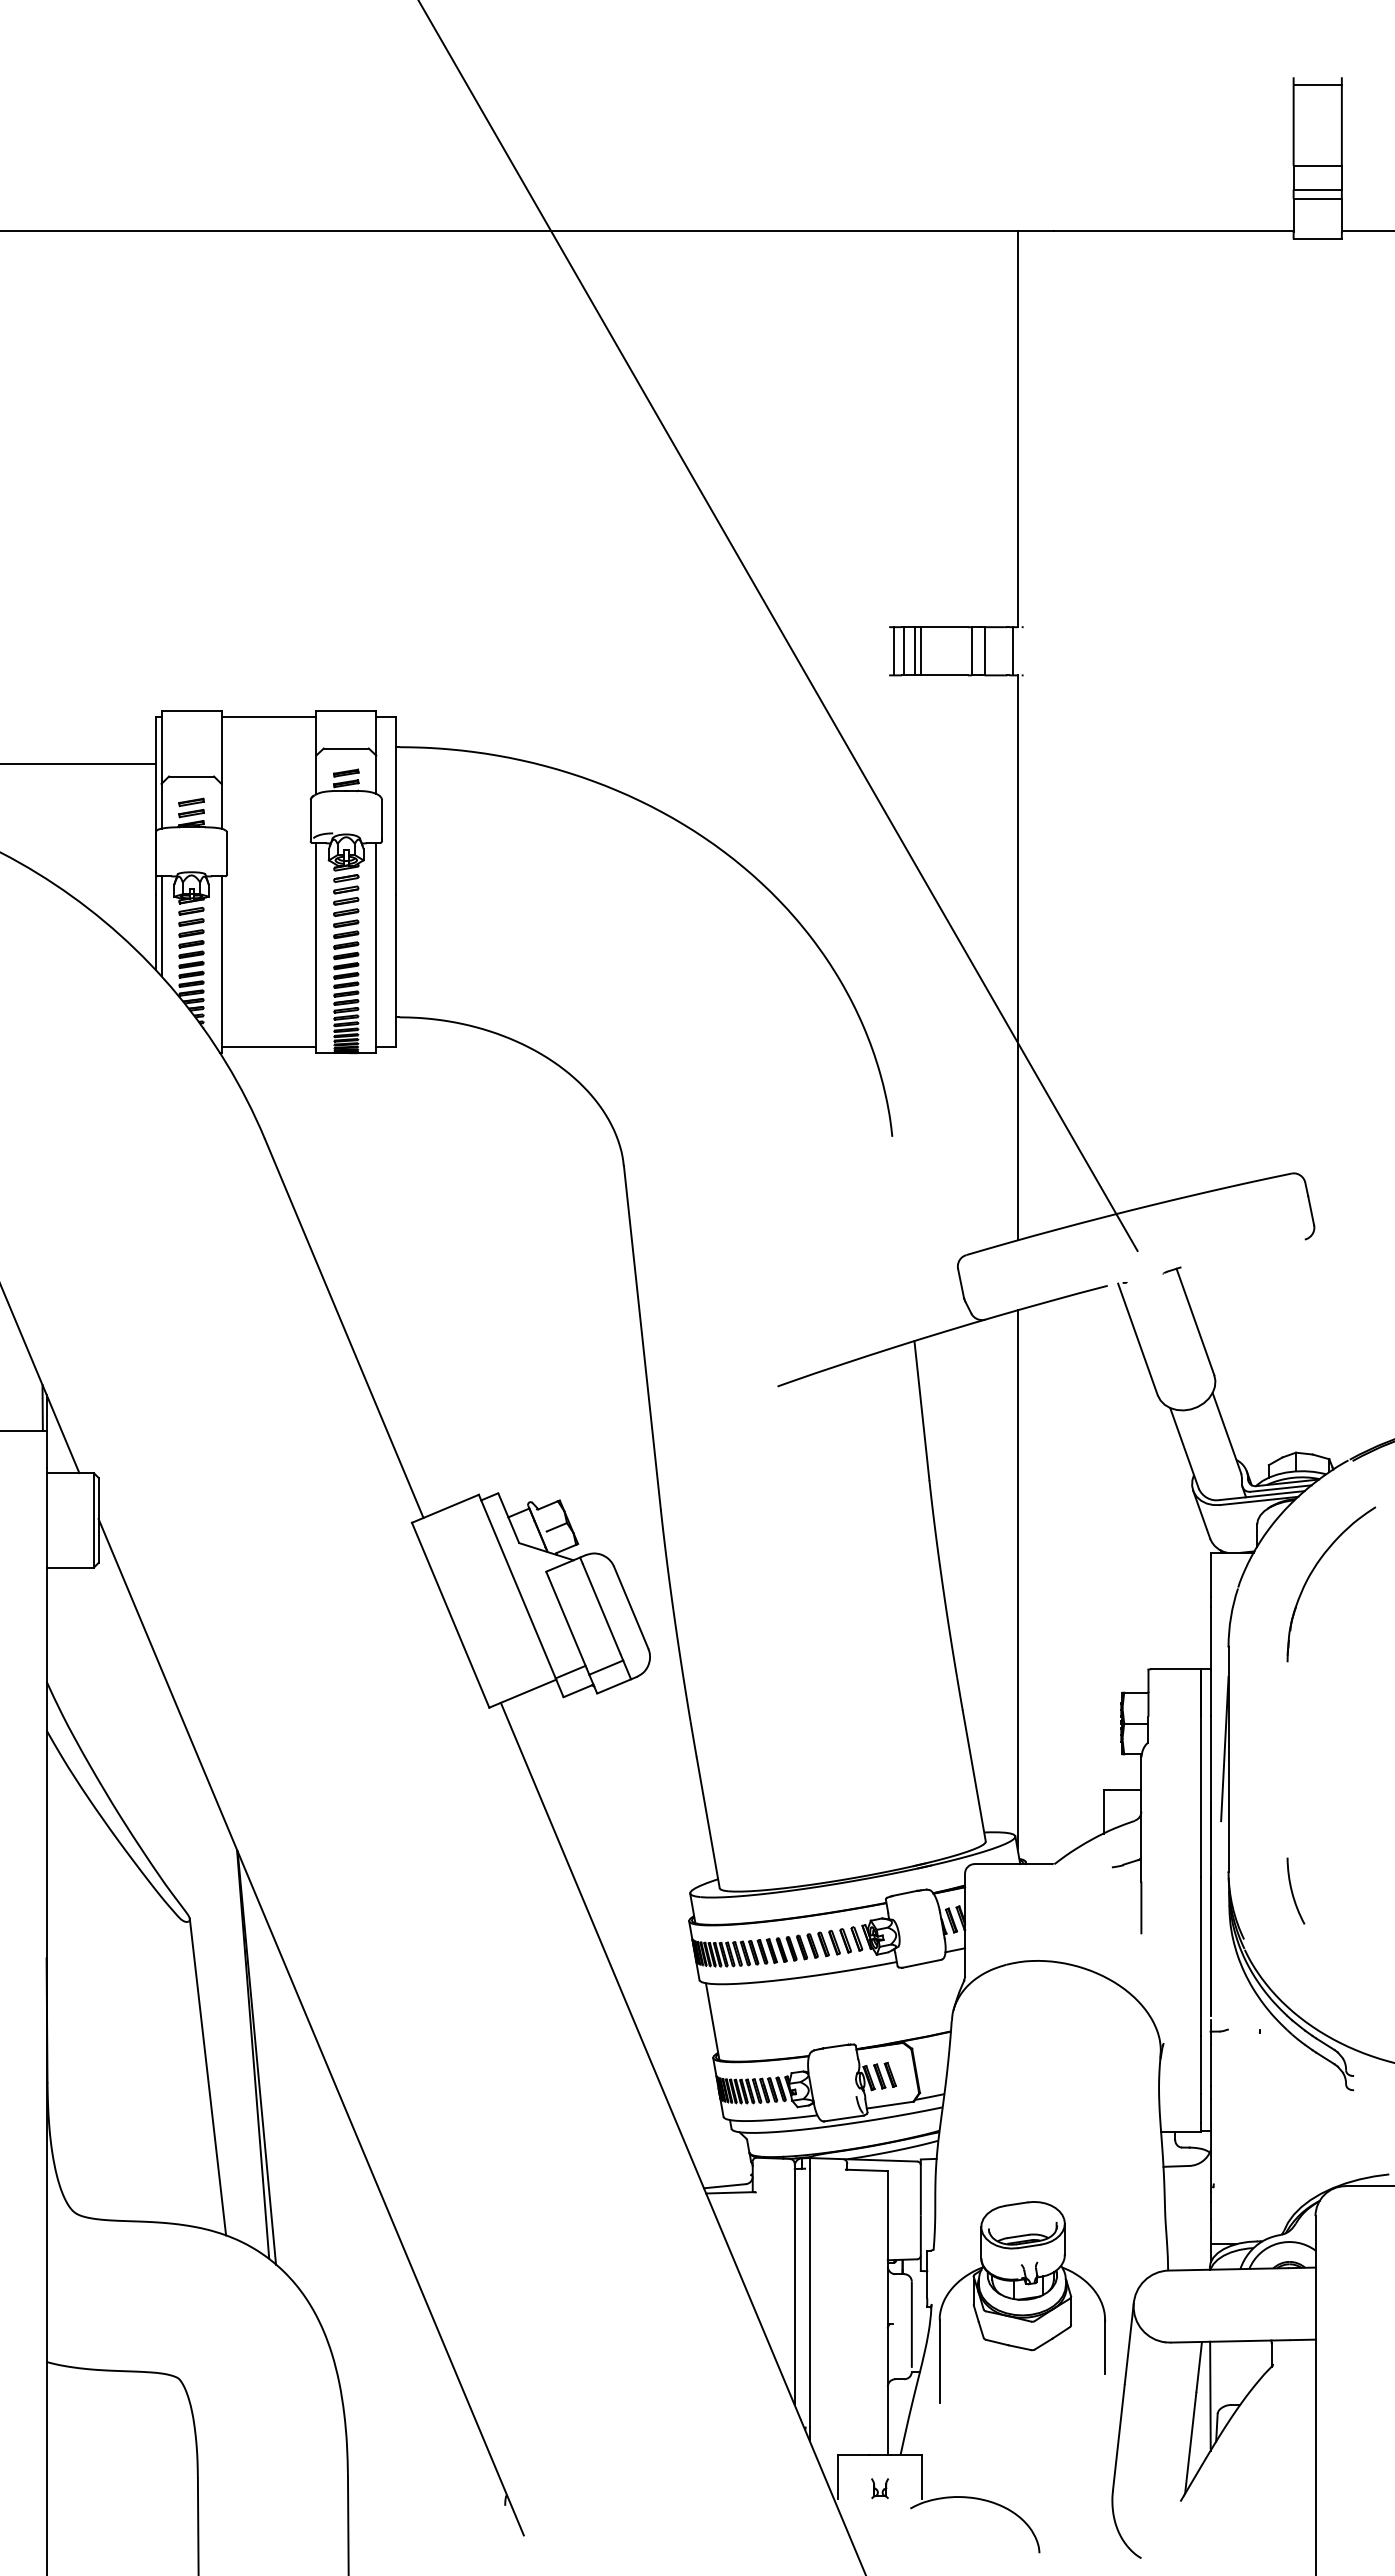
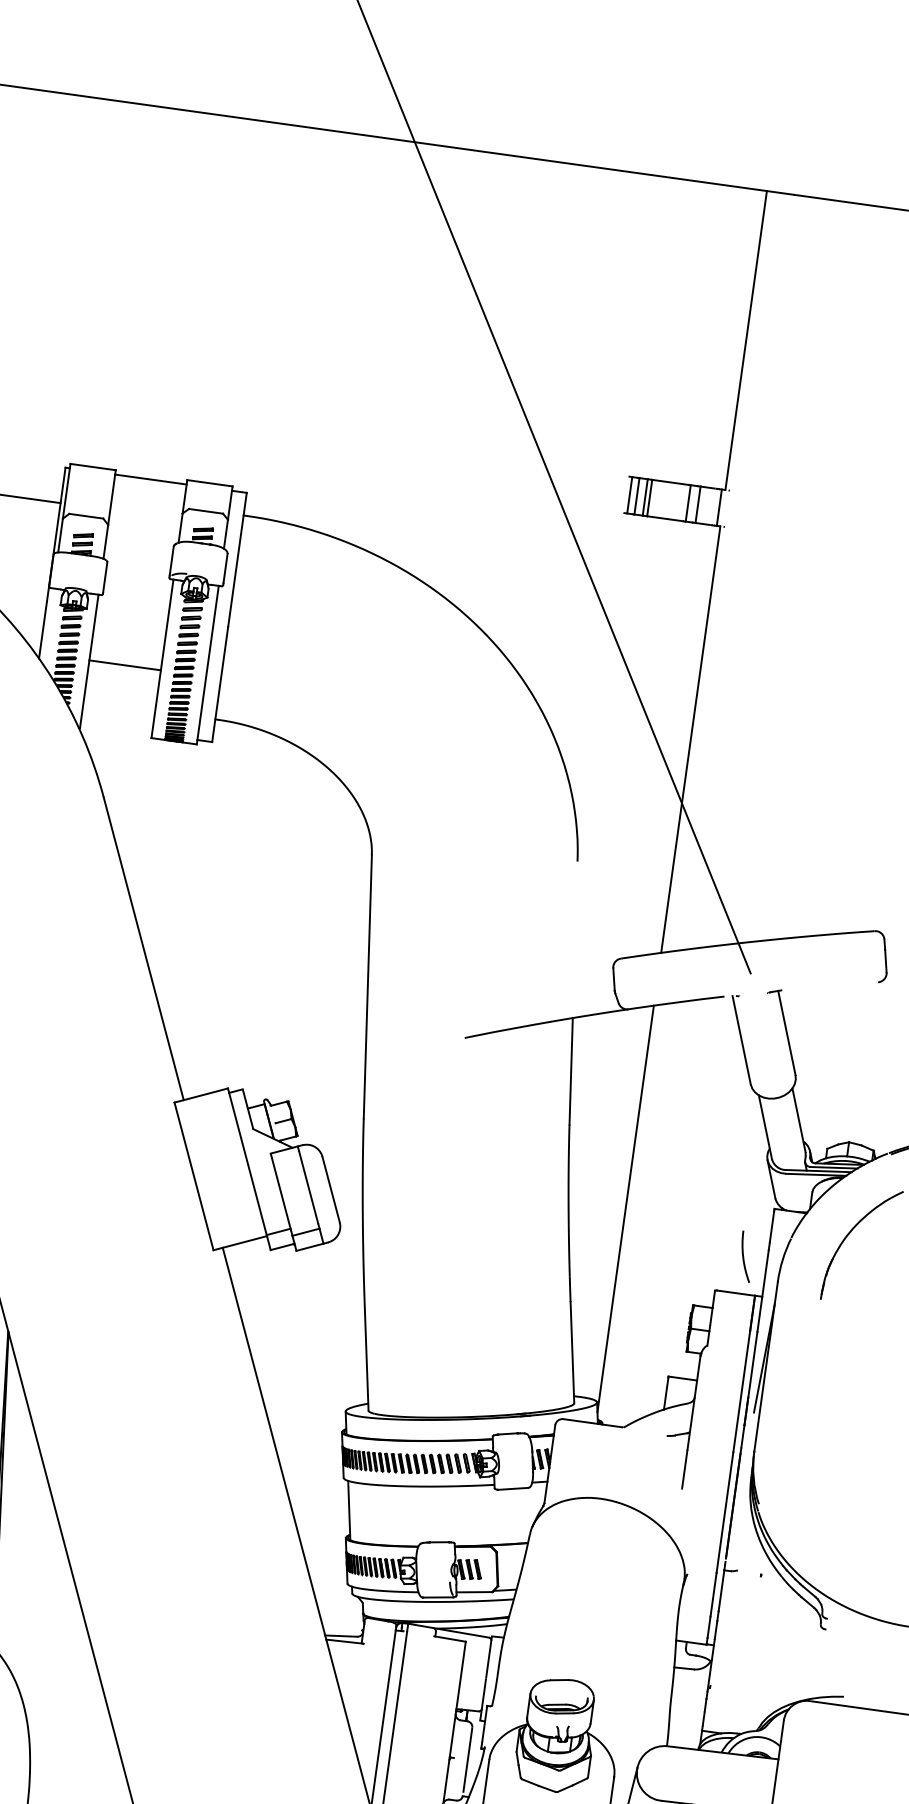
line: (161, 926) -> (47, 626), removed
line: (268, 1047) -> (124, 665), moved
arc: (1293, 1892) -> (744, 1257), moved

